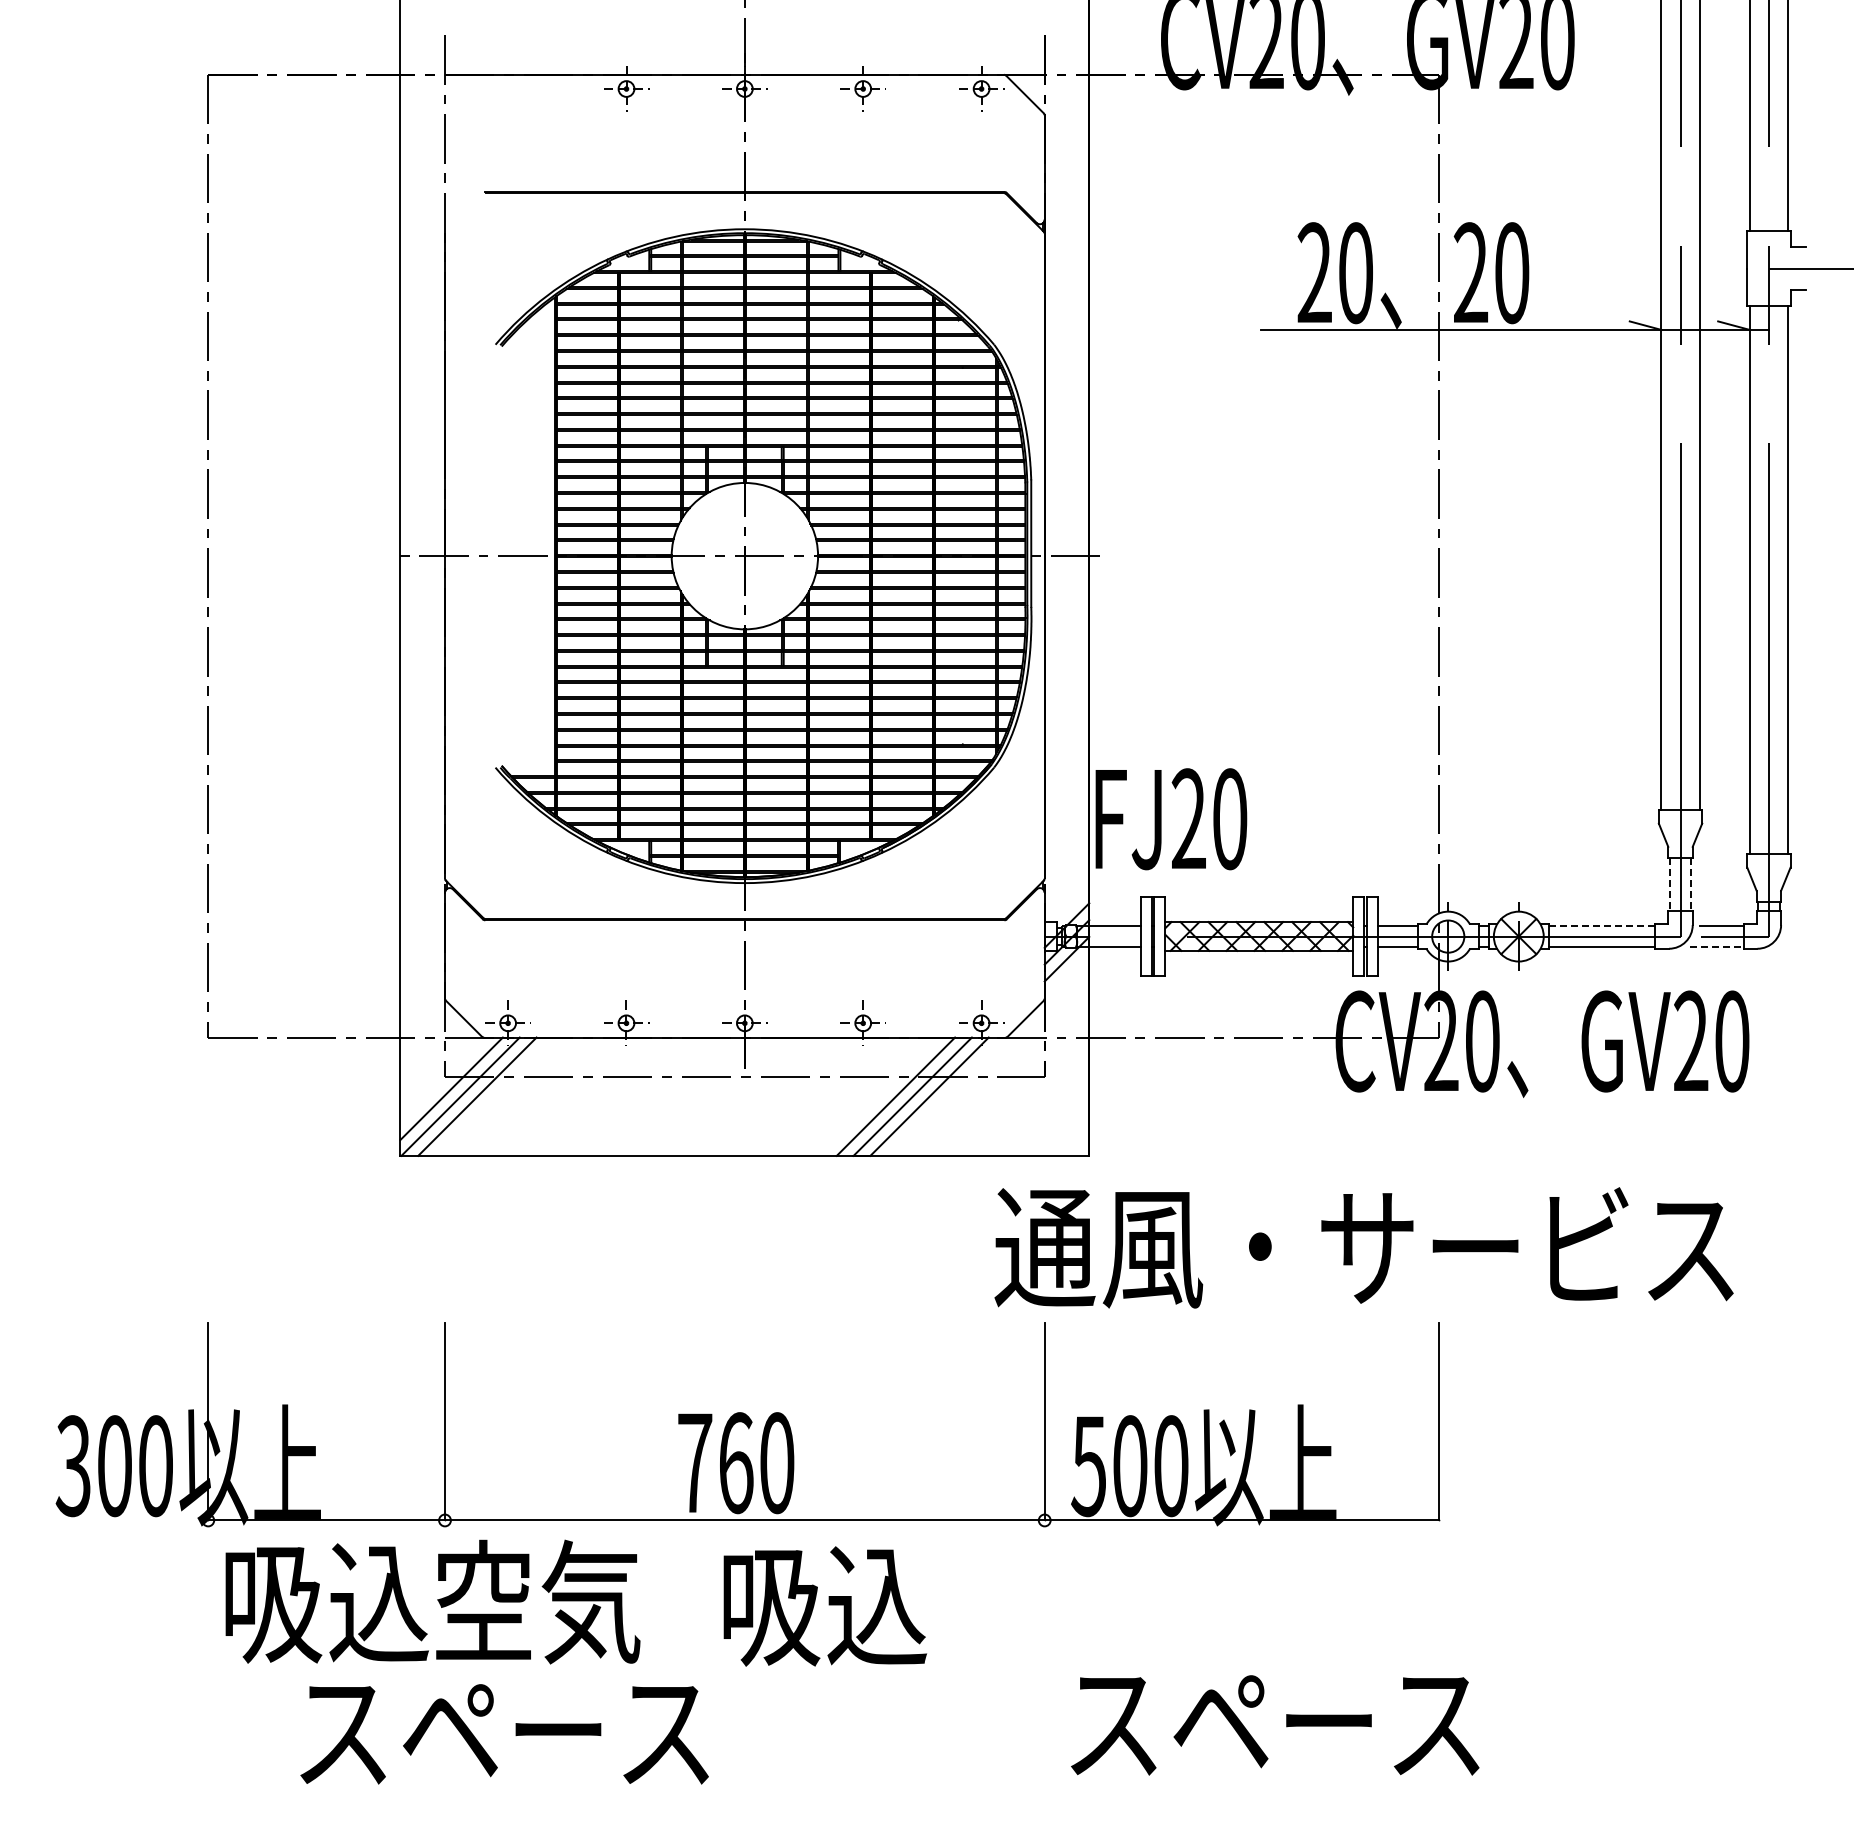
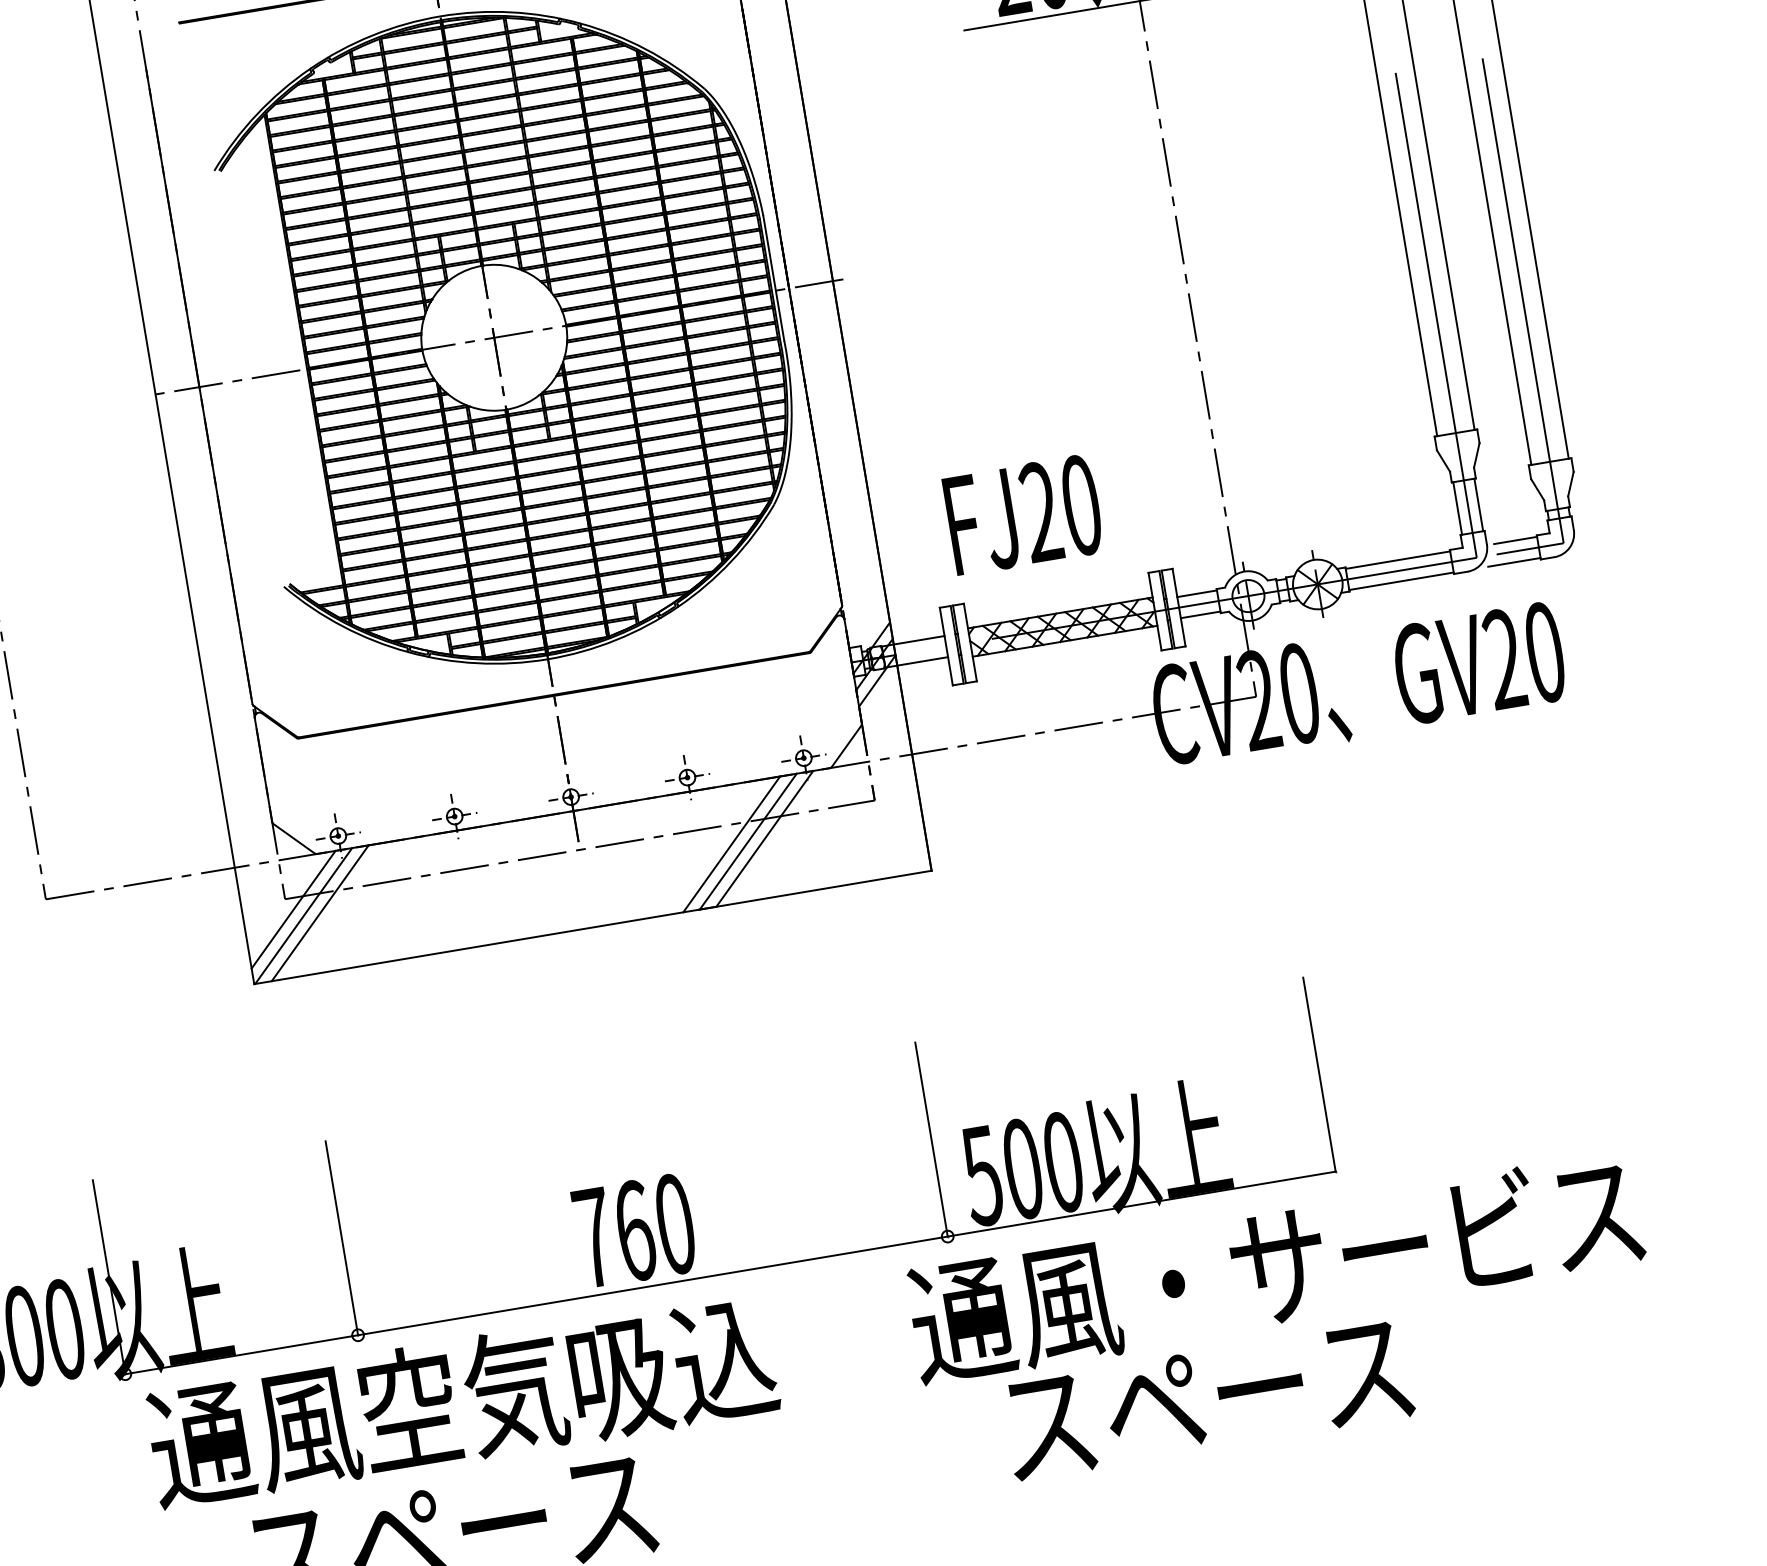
text: (1171, 819) -> (1023, 515), moved
line: (1669, 884) -> (1457, 508), dashed -> solid
line: (1691, 884) -> (1479, 504), dashed -> solid
line: (1602, 925) -> (1398, 559), dashed -> solid
line: (1717, 947) -> (1514, 562), dashed -> solid
text: (1363, 1247) -> (1275, 1267), moved
text: (325, 1603) -> (254, 1436), 吸込 -> 通風
text: (825, 1606) -> (673, 1369), moved

